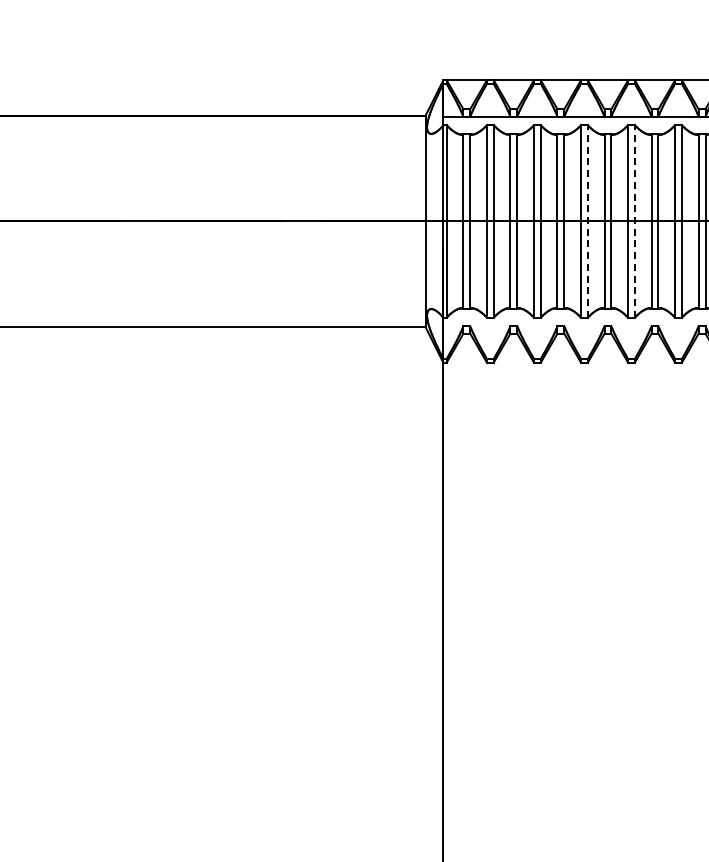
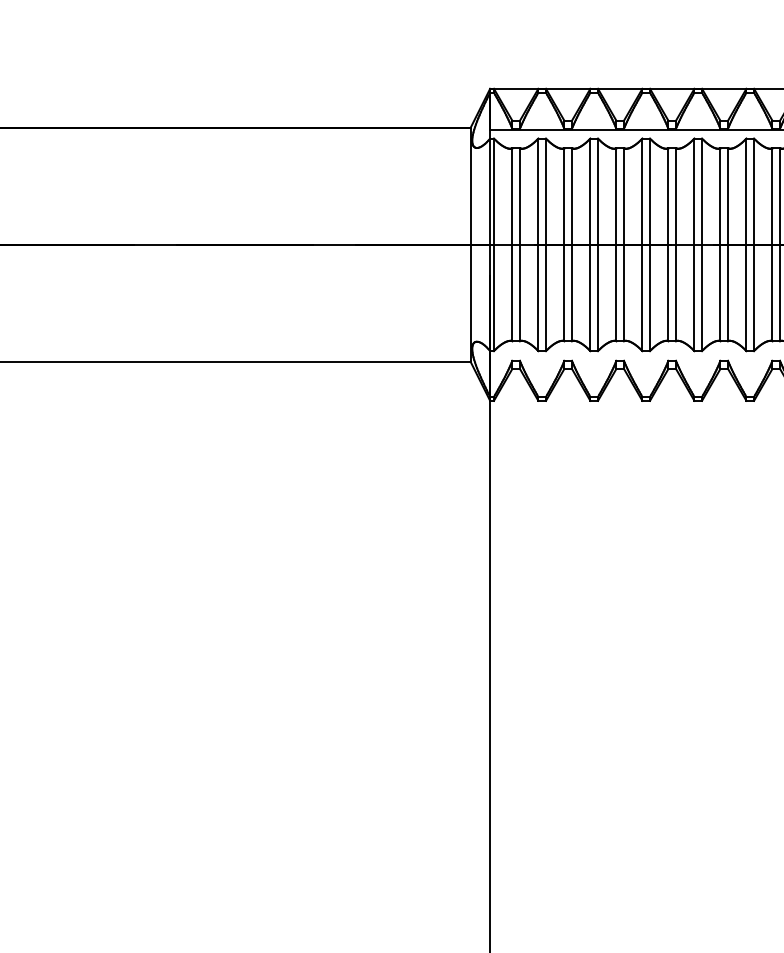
line: (587, 220) -> (649, 243), dashed -> solid
line: (634, 220) -> (701, 243), dashed -> solid

